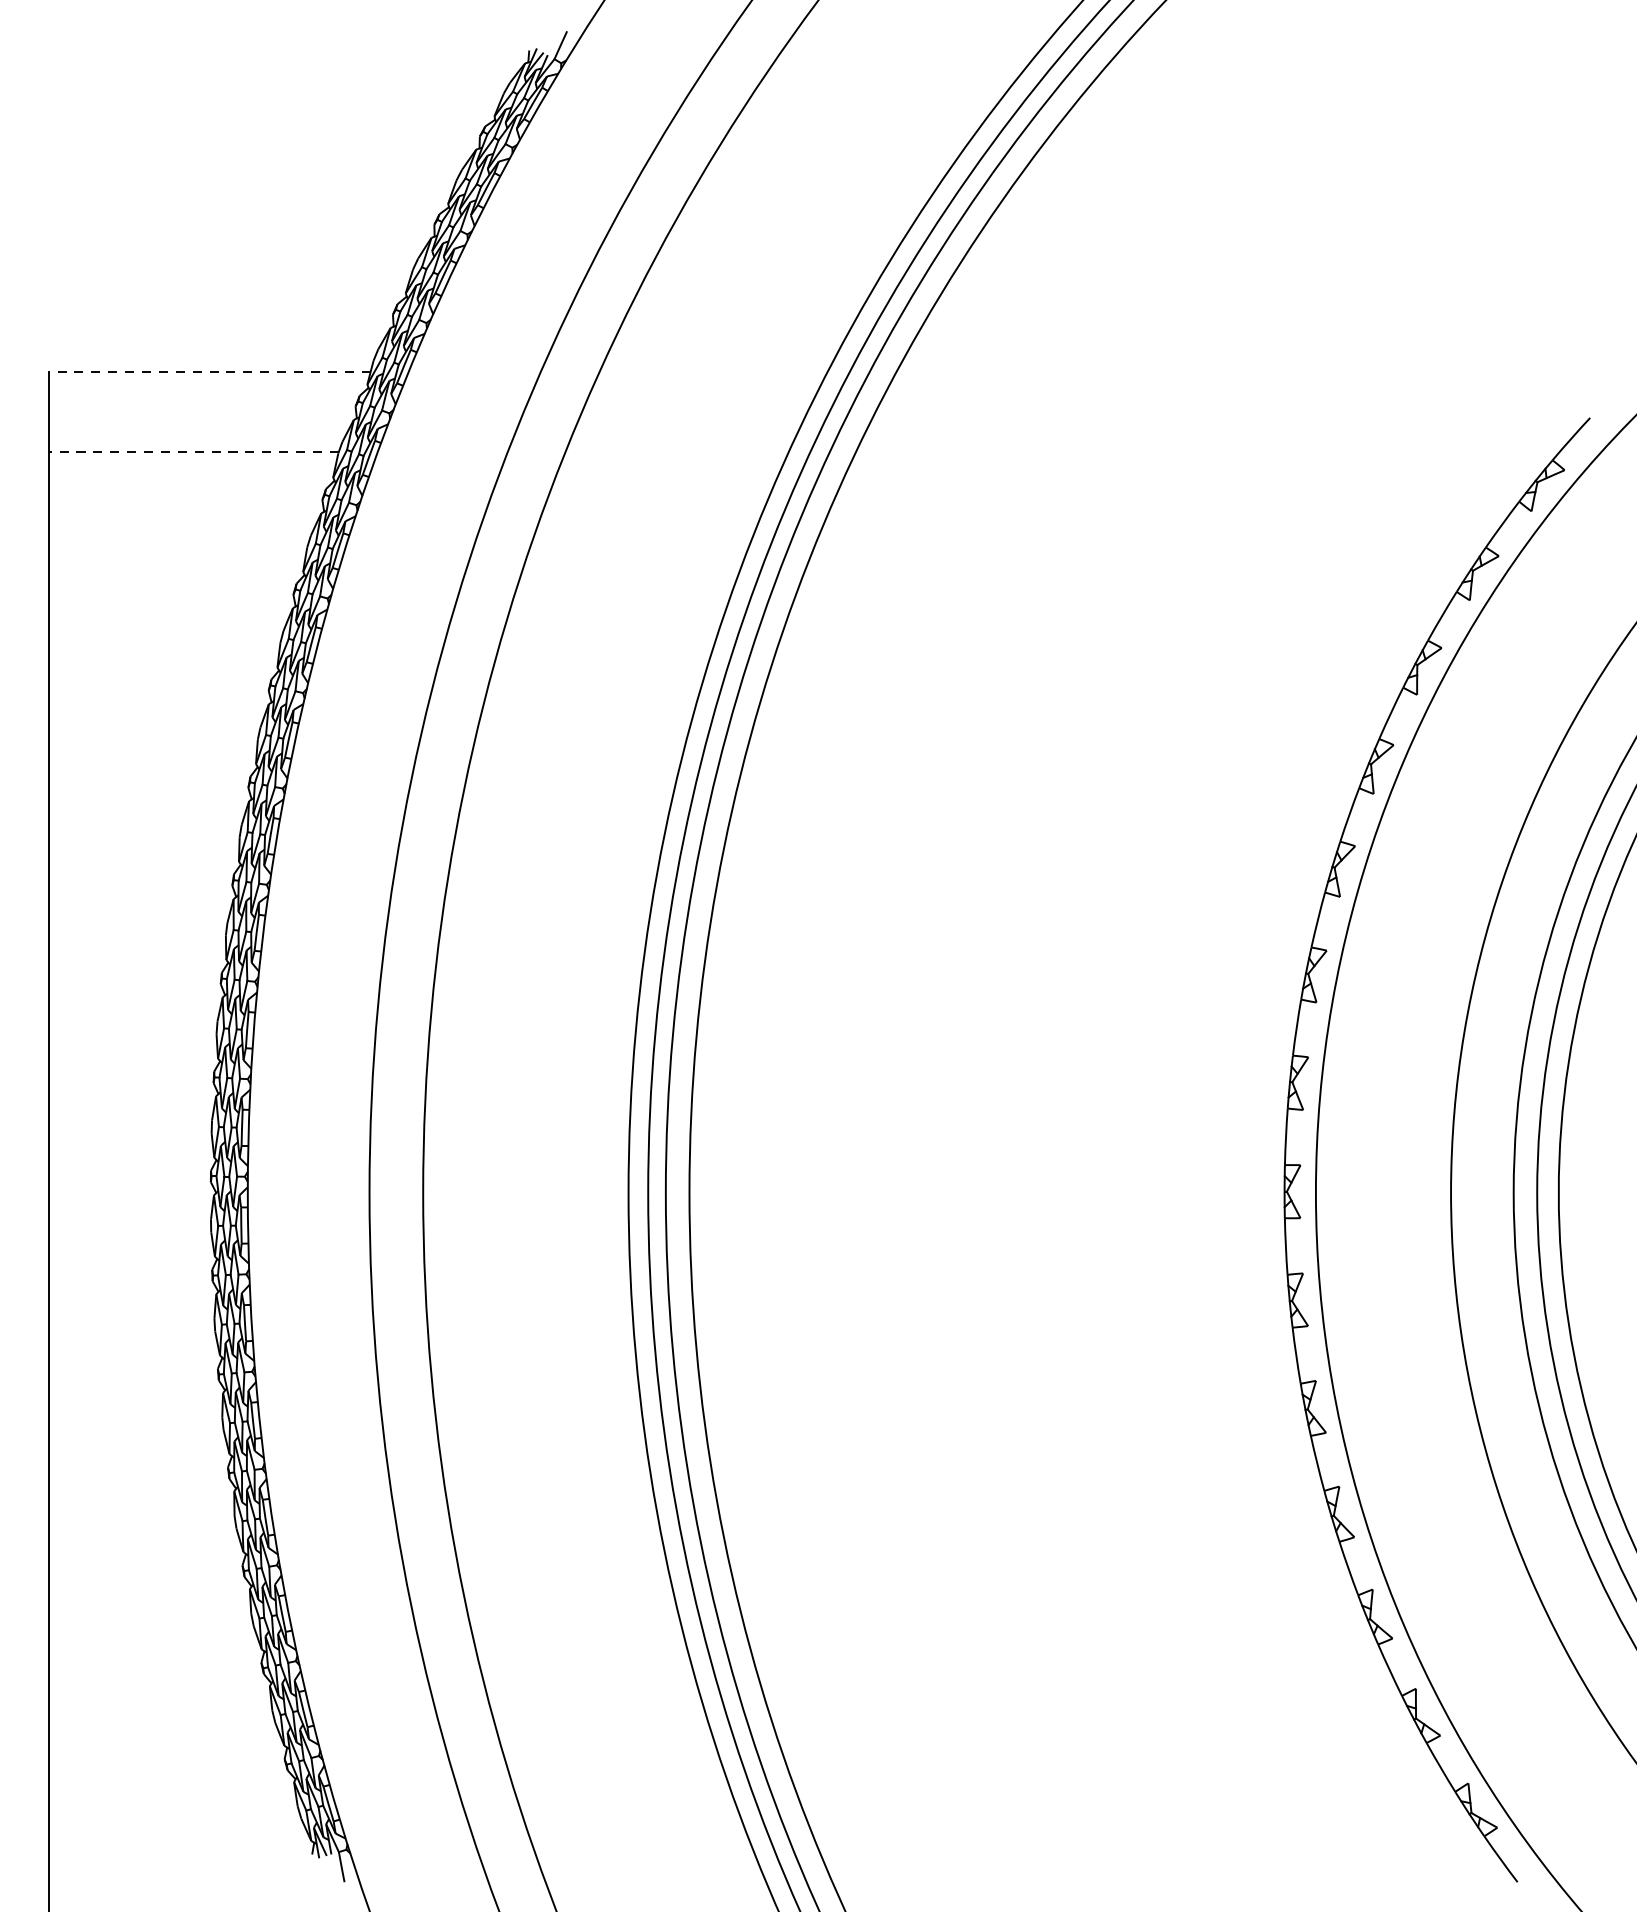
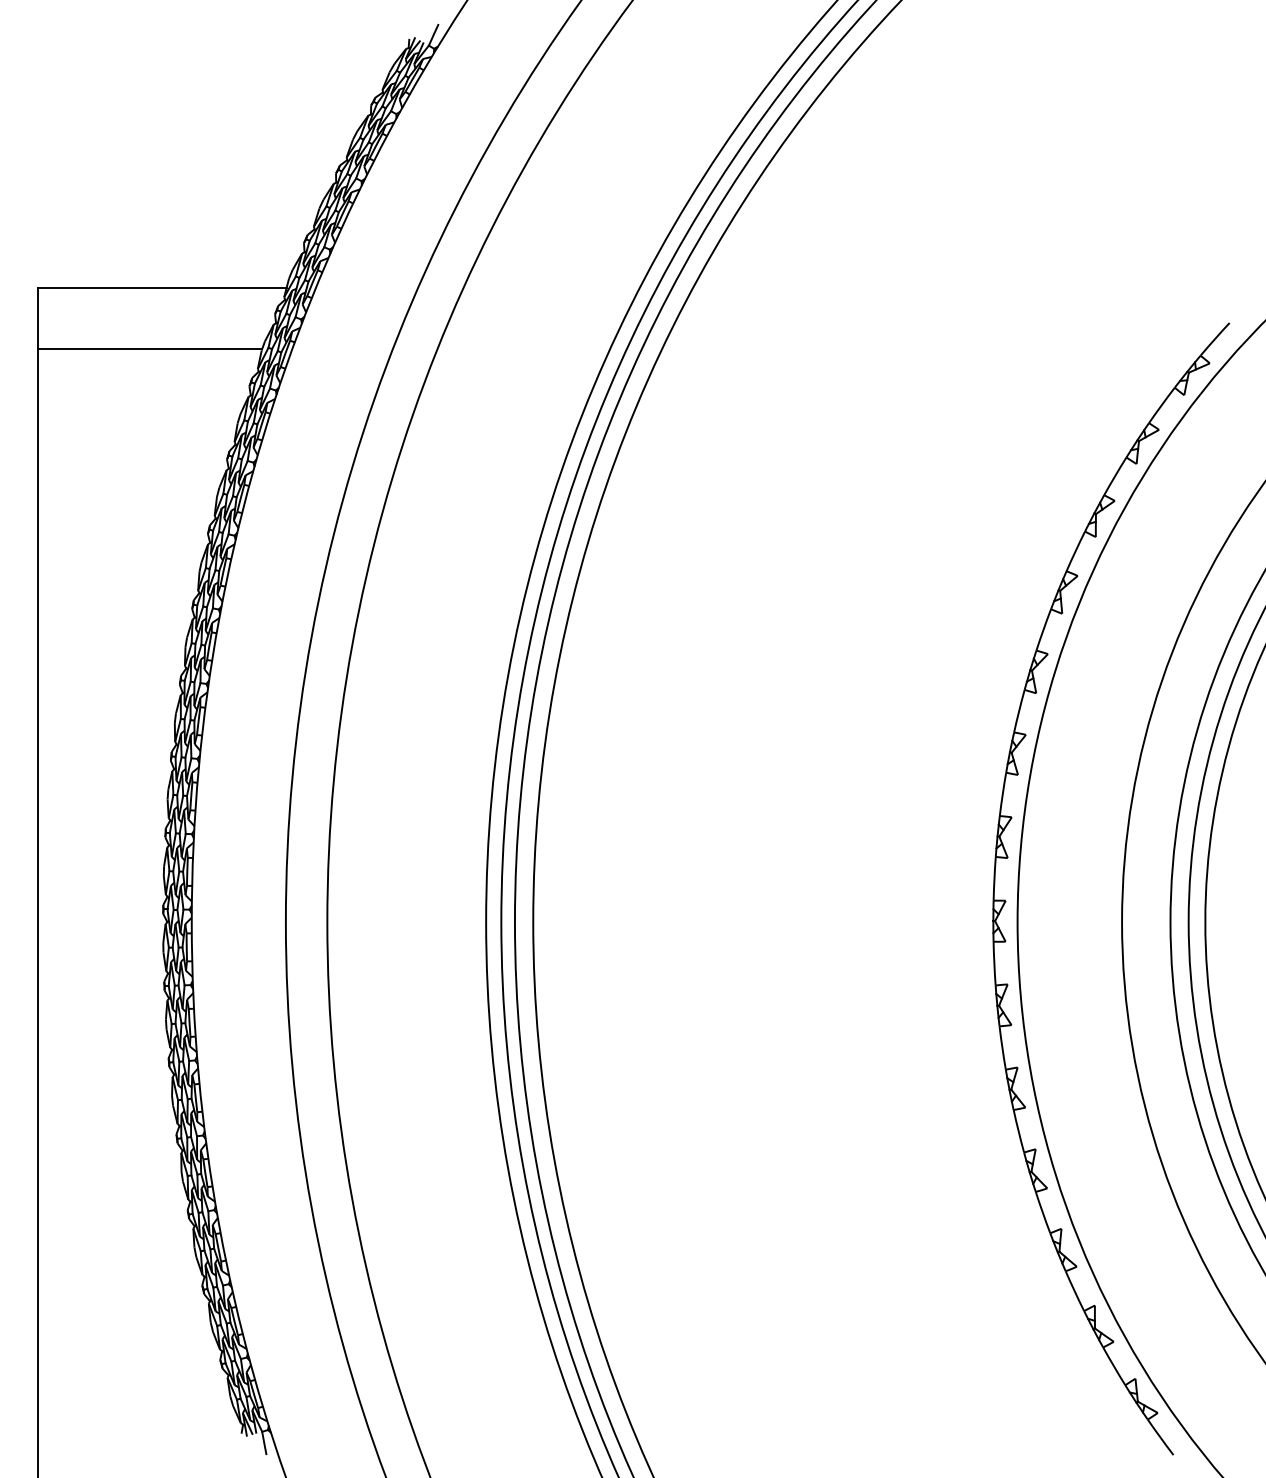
line: (208, 372) -> (161, 287), dashed -> solid
line: (193, 452) -> (149, 349), dashed -> solid

